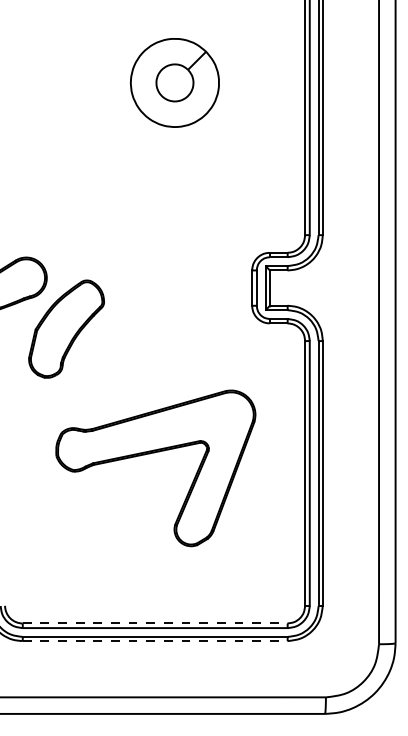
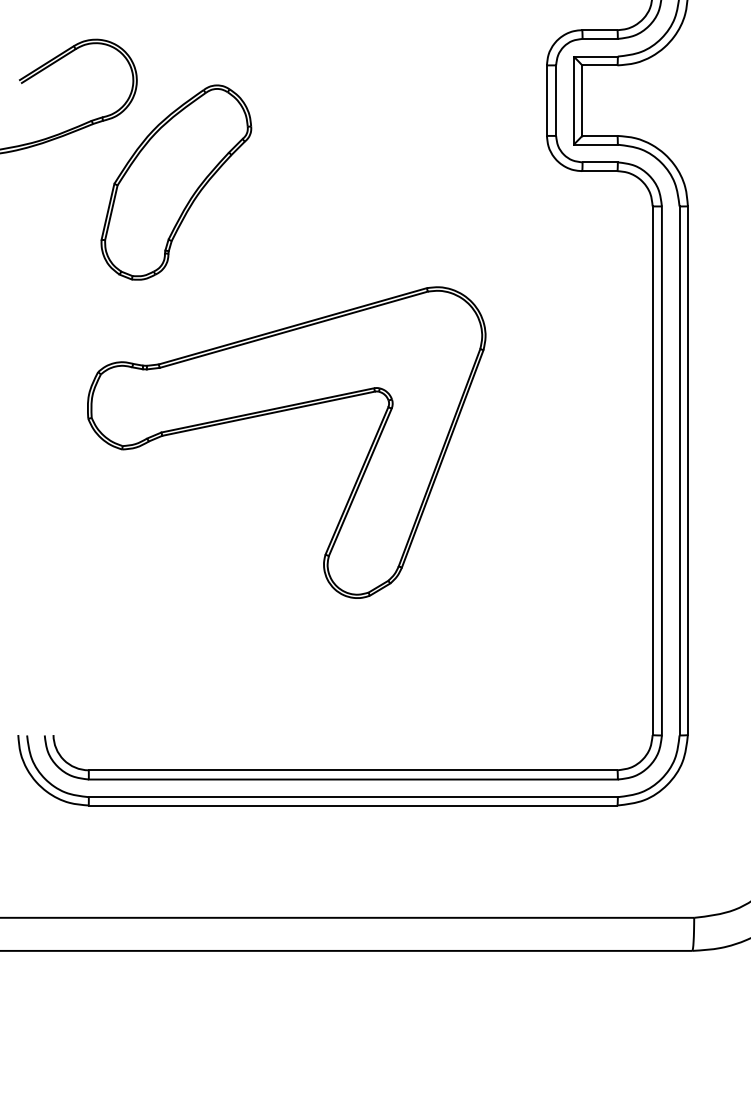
part: (150, 454) -> (275, 414), moved
line: (155, 623) -> (353, 770), dashed -> solid
line: (155, 641) -> (353, 806), dashed -> solid

